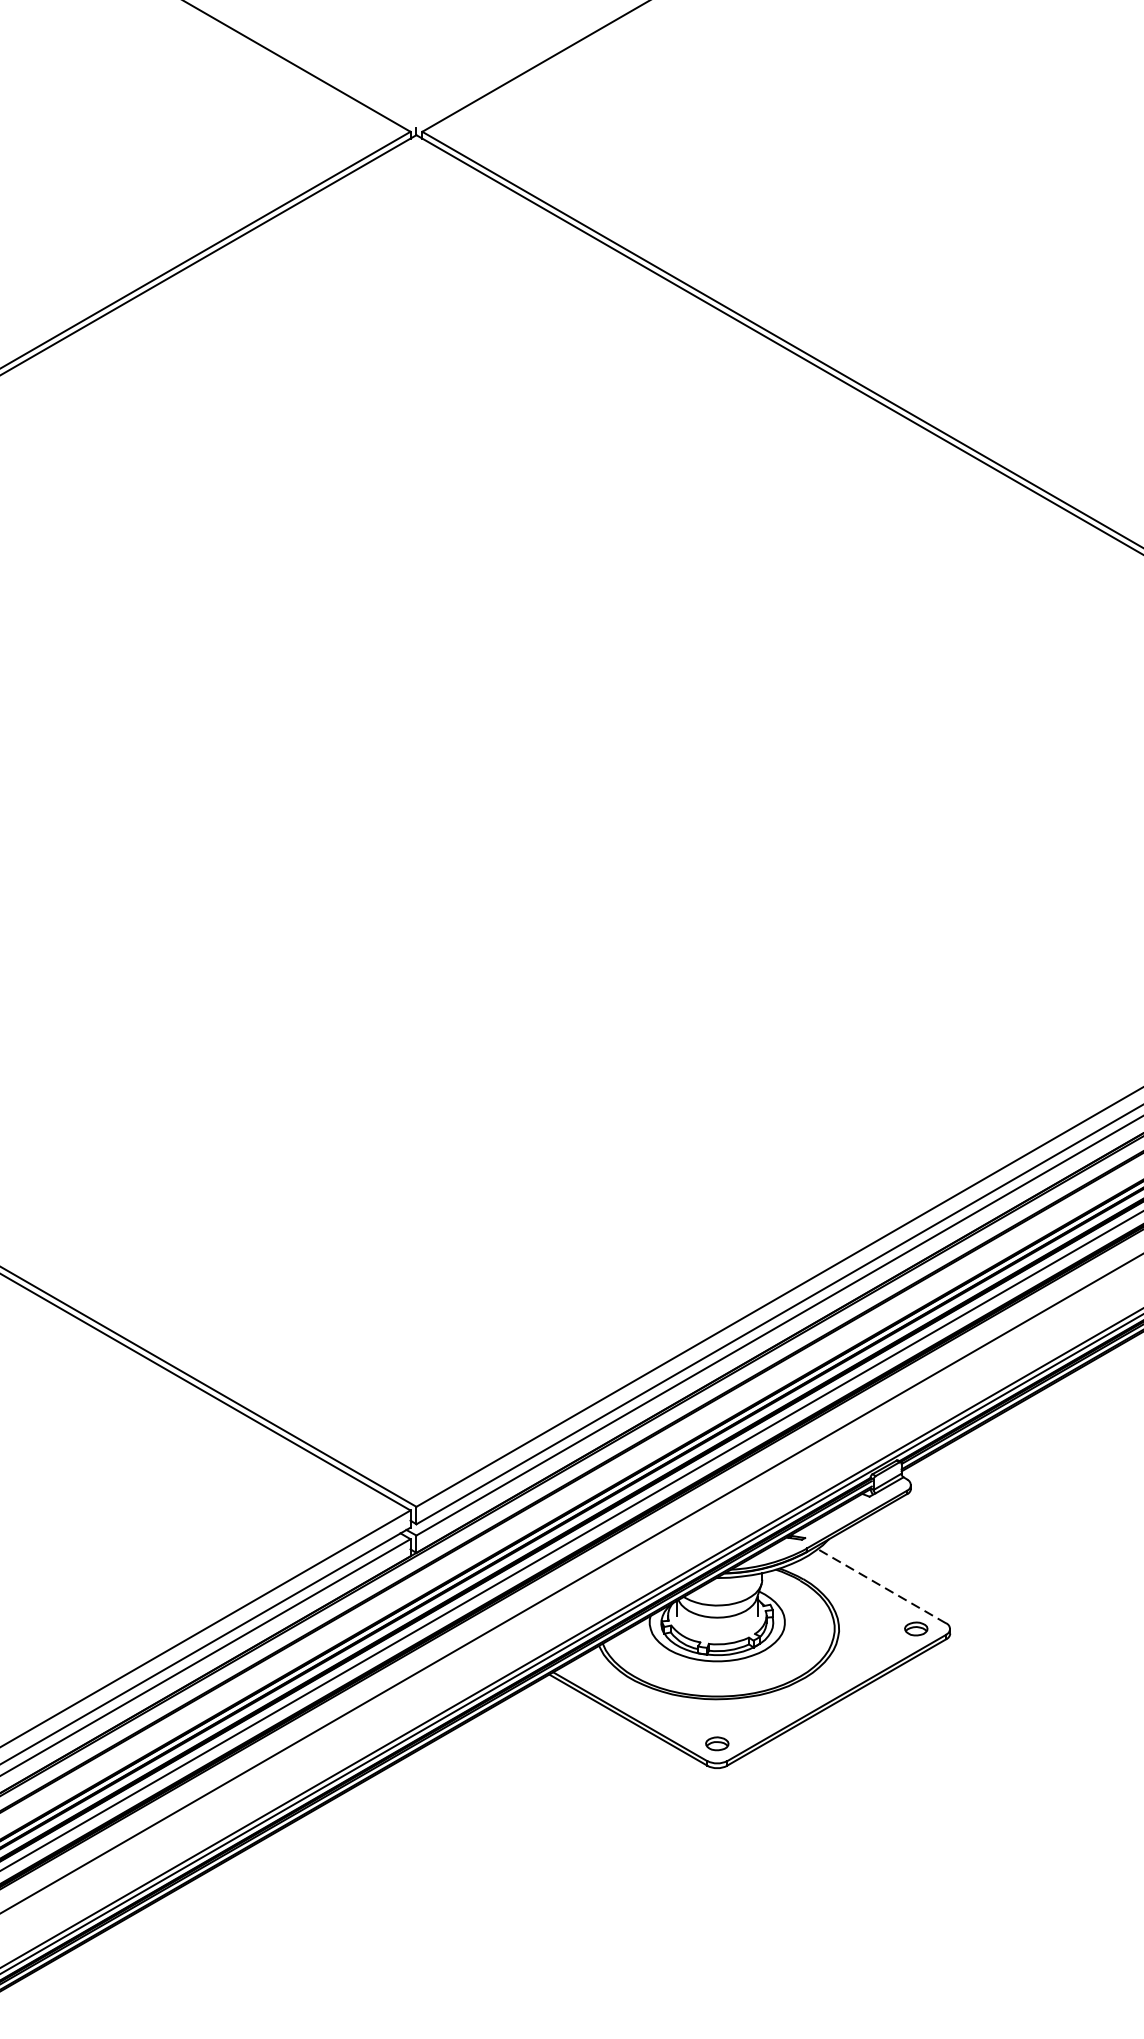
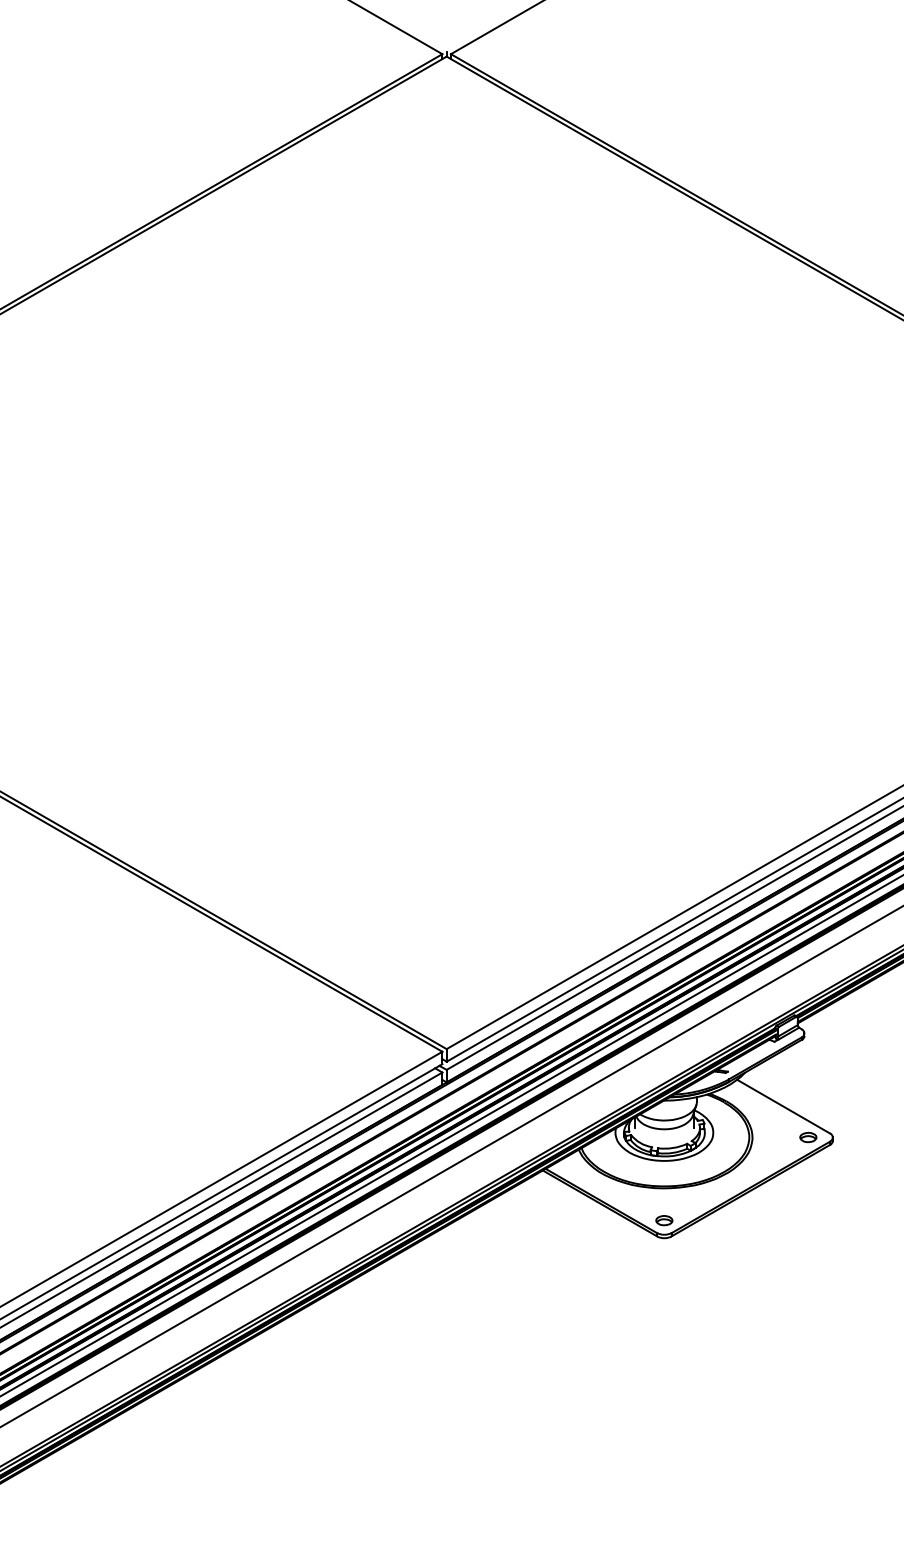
line: (881, 1586) -> (783, 1106), dashed -> solid

